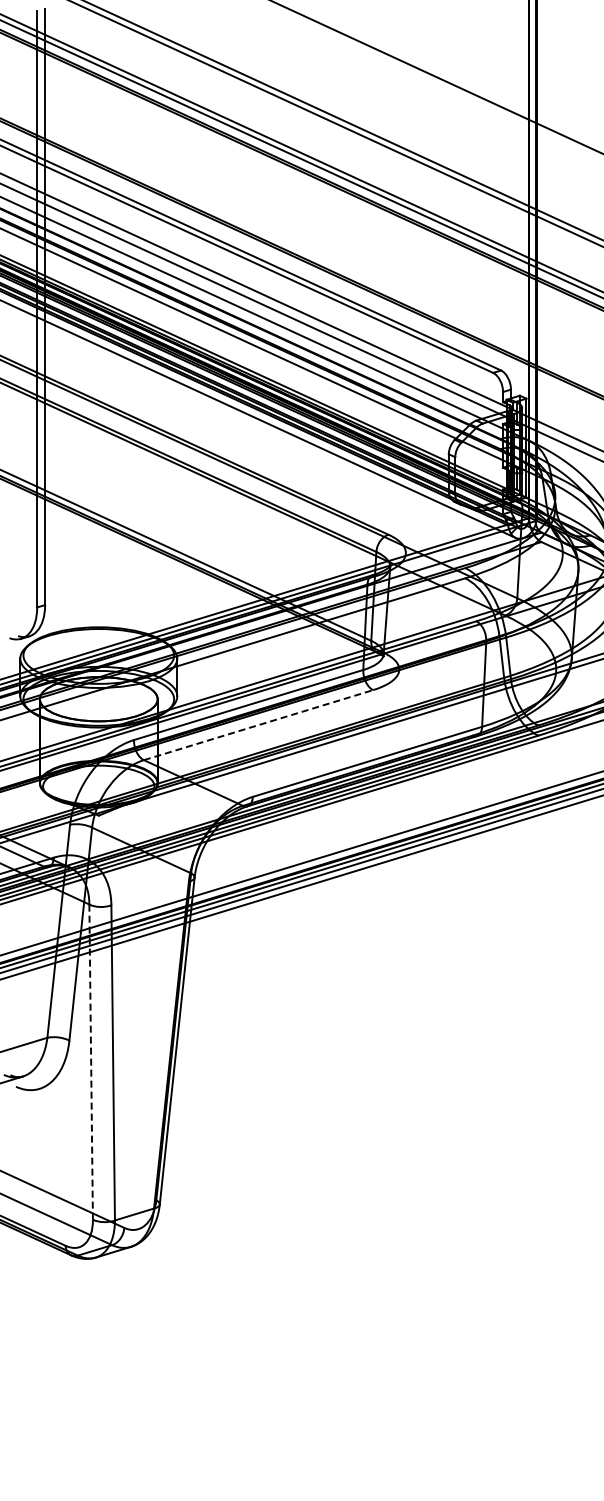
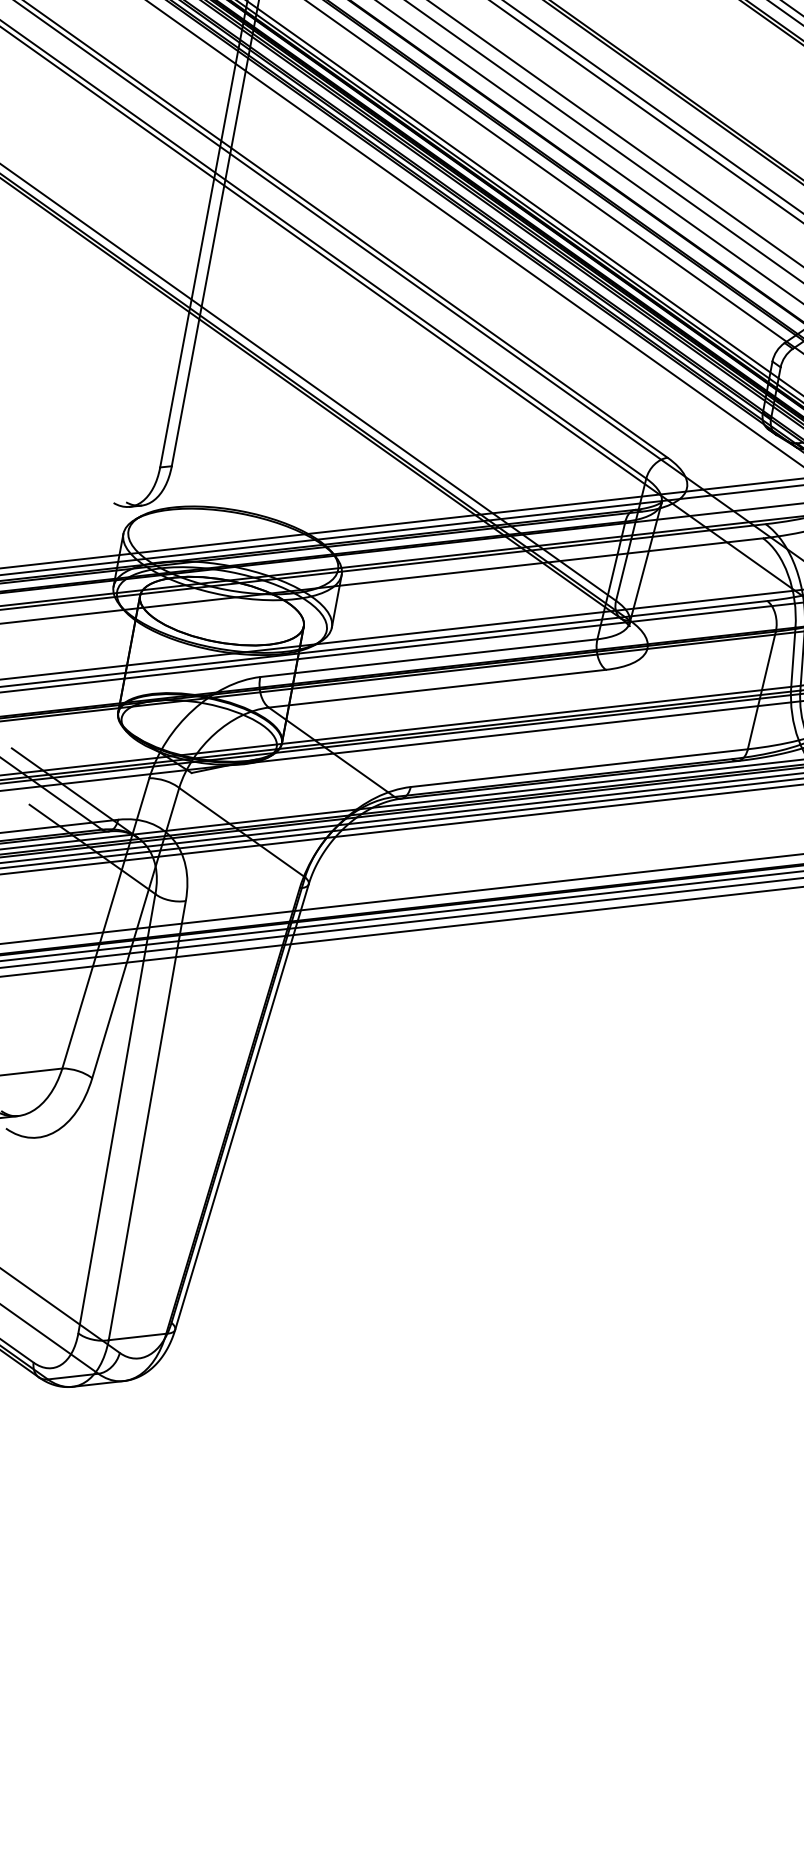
line: (258, 725) -> (437, 689), dashed -> solid
line: (91, 1062) -> (117, 1114), dashed -> solid

